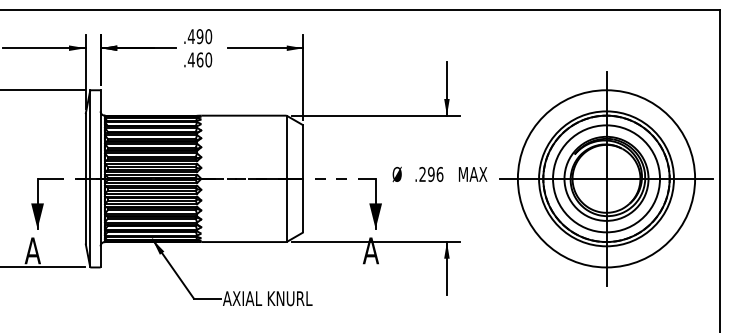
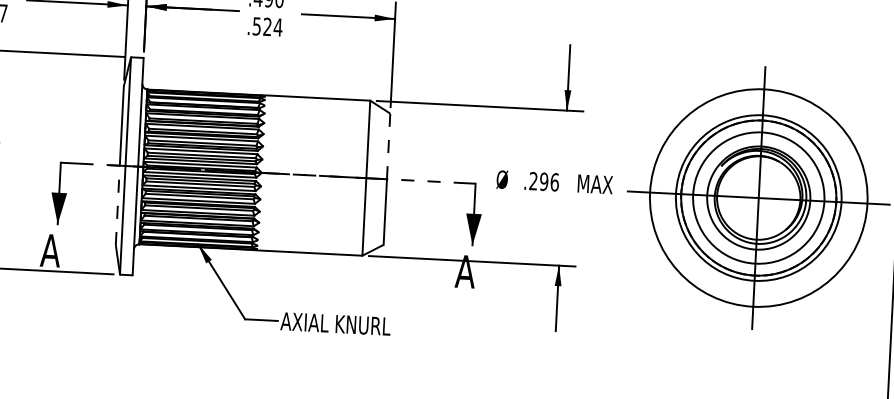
text: (199, 59) -> (266, 26), .460 -> .524
line: (303, 152) -> (388, 146), solid -> dashed
line: (85, 210) -> (117, 204), solid -> dashed

